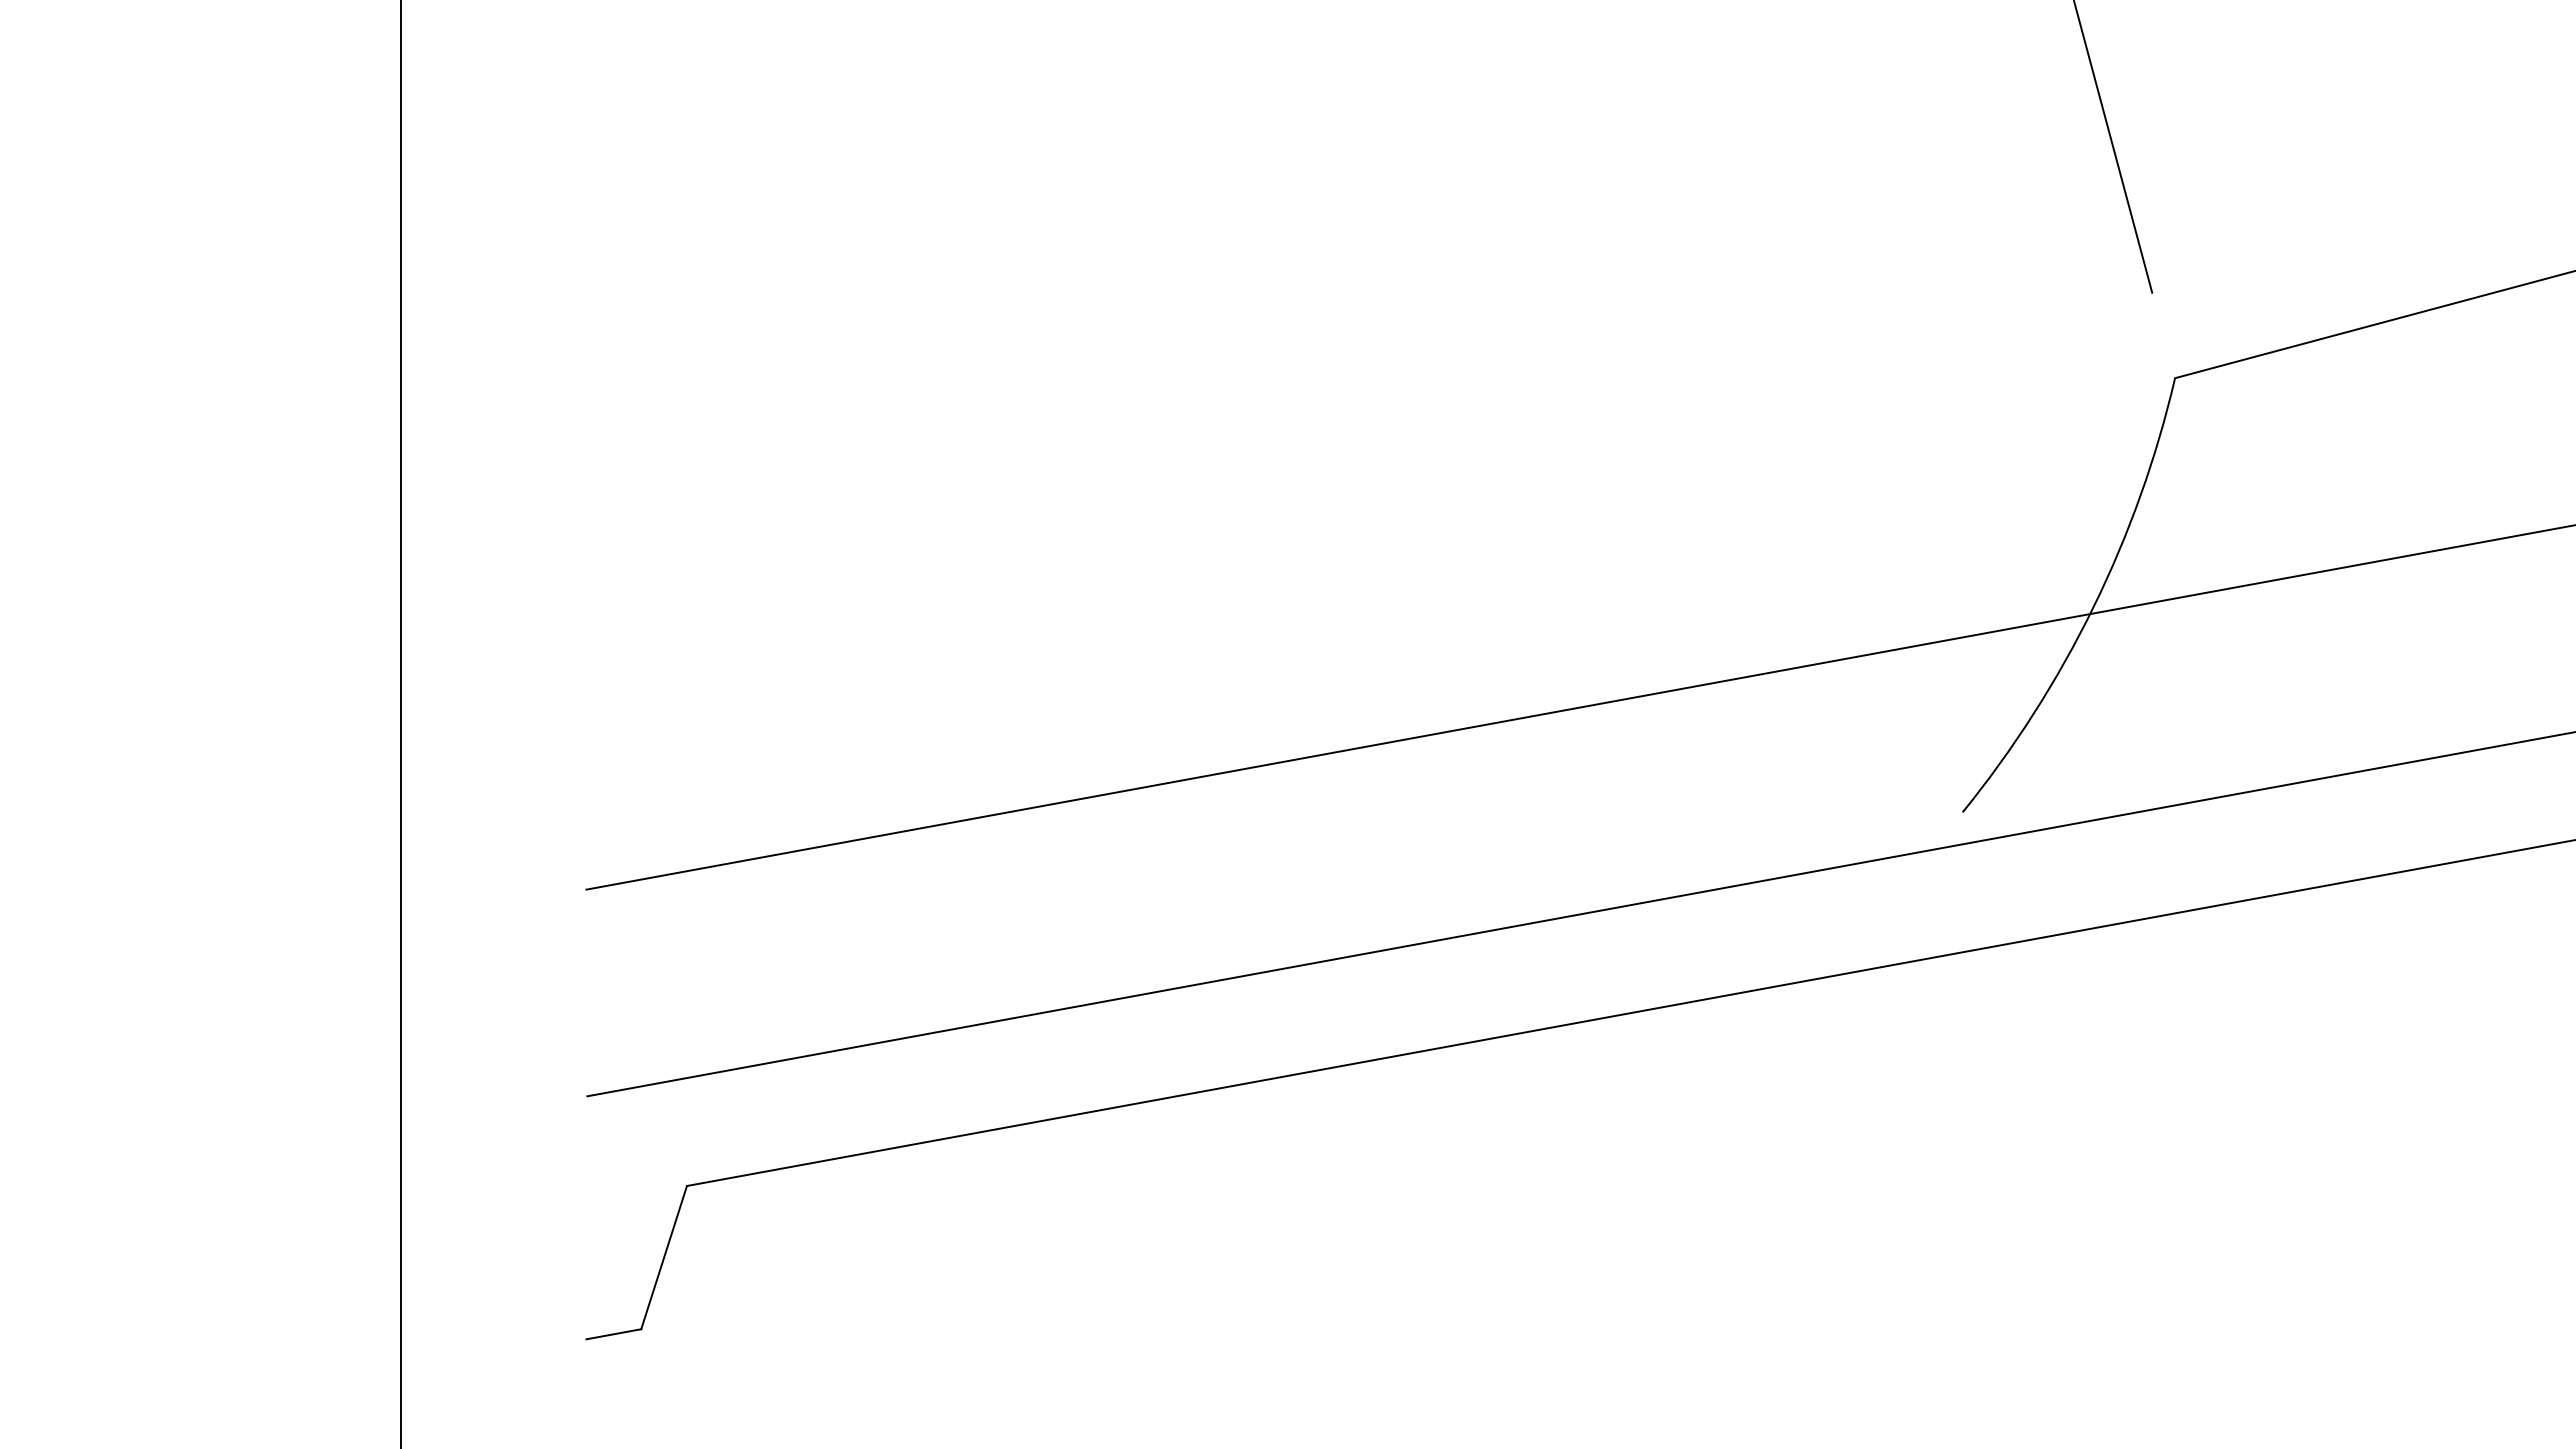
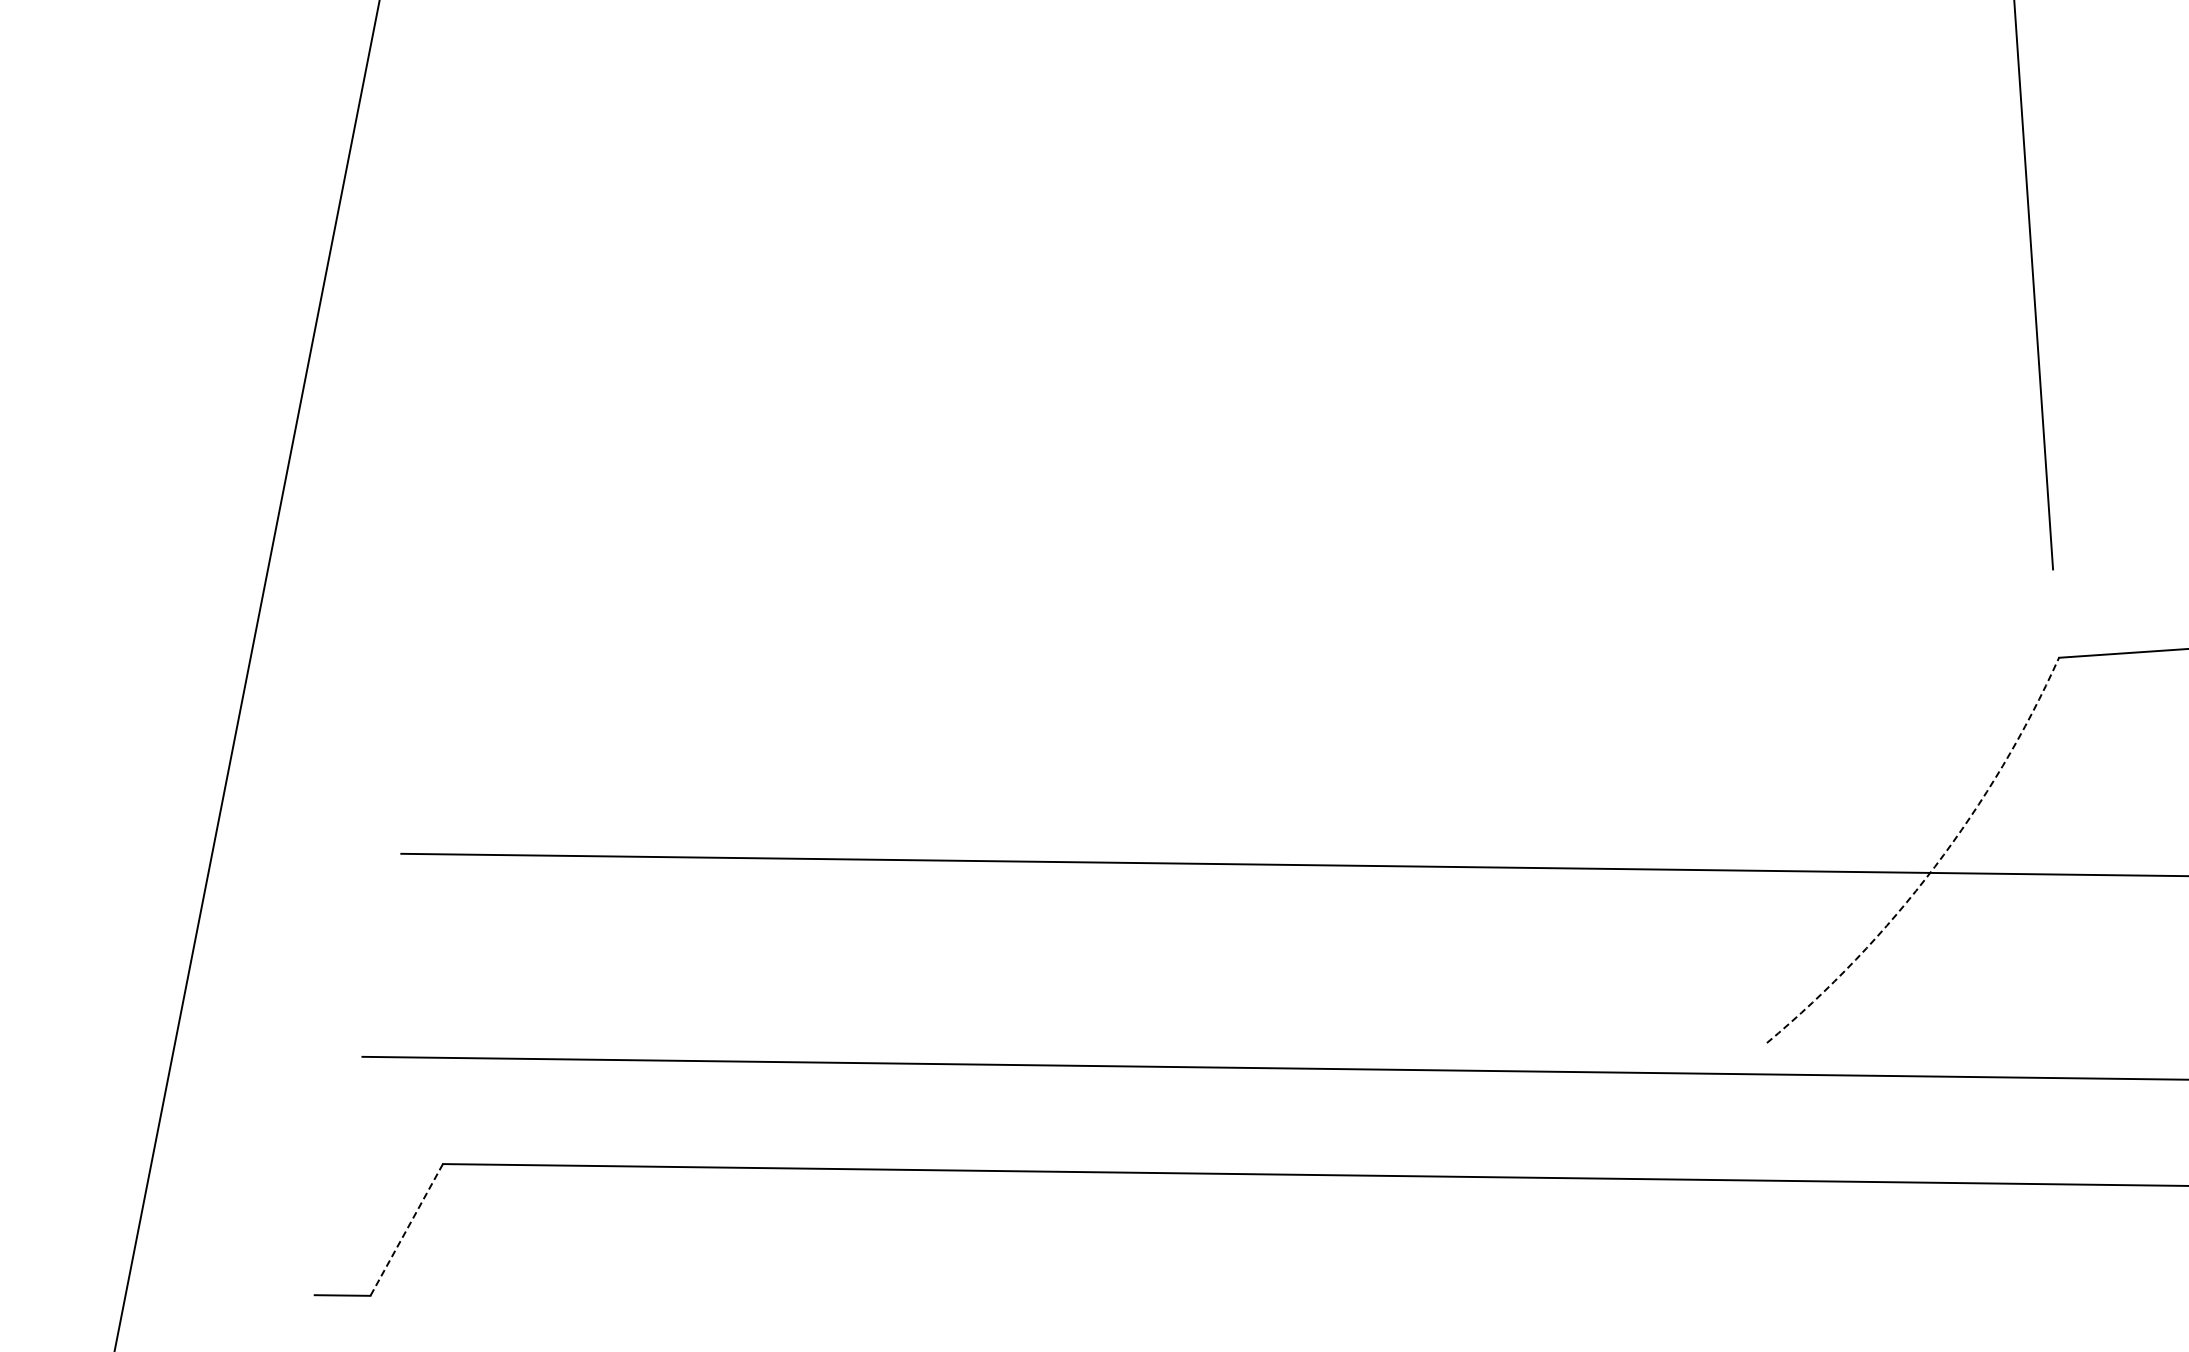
arc: (2093, 607) -> (1934, 867), solid -> dashed
line: (663, 1258) -> (405, 1230), solid -> dashed

